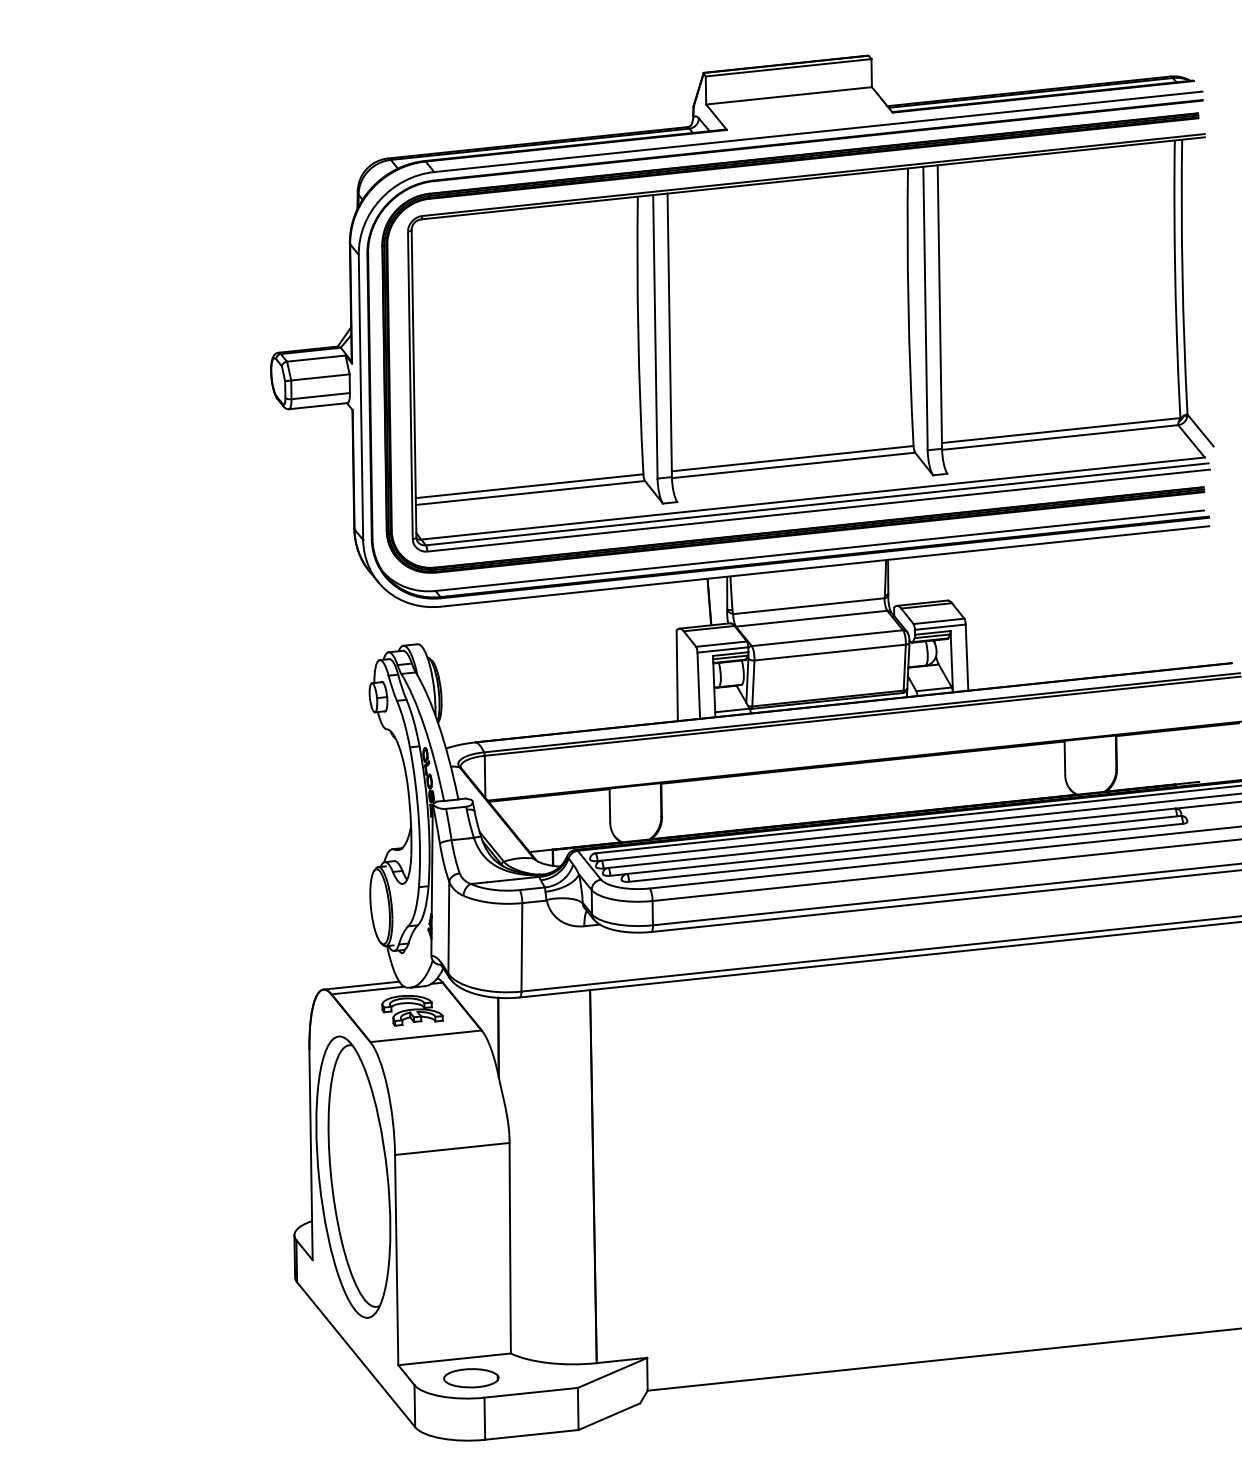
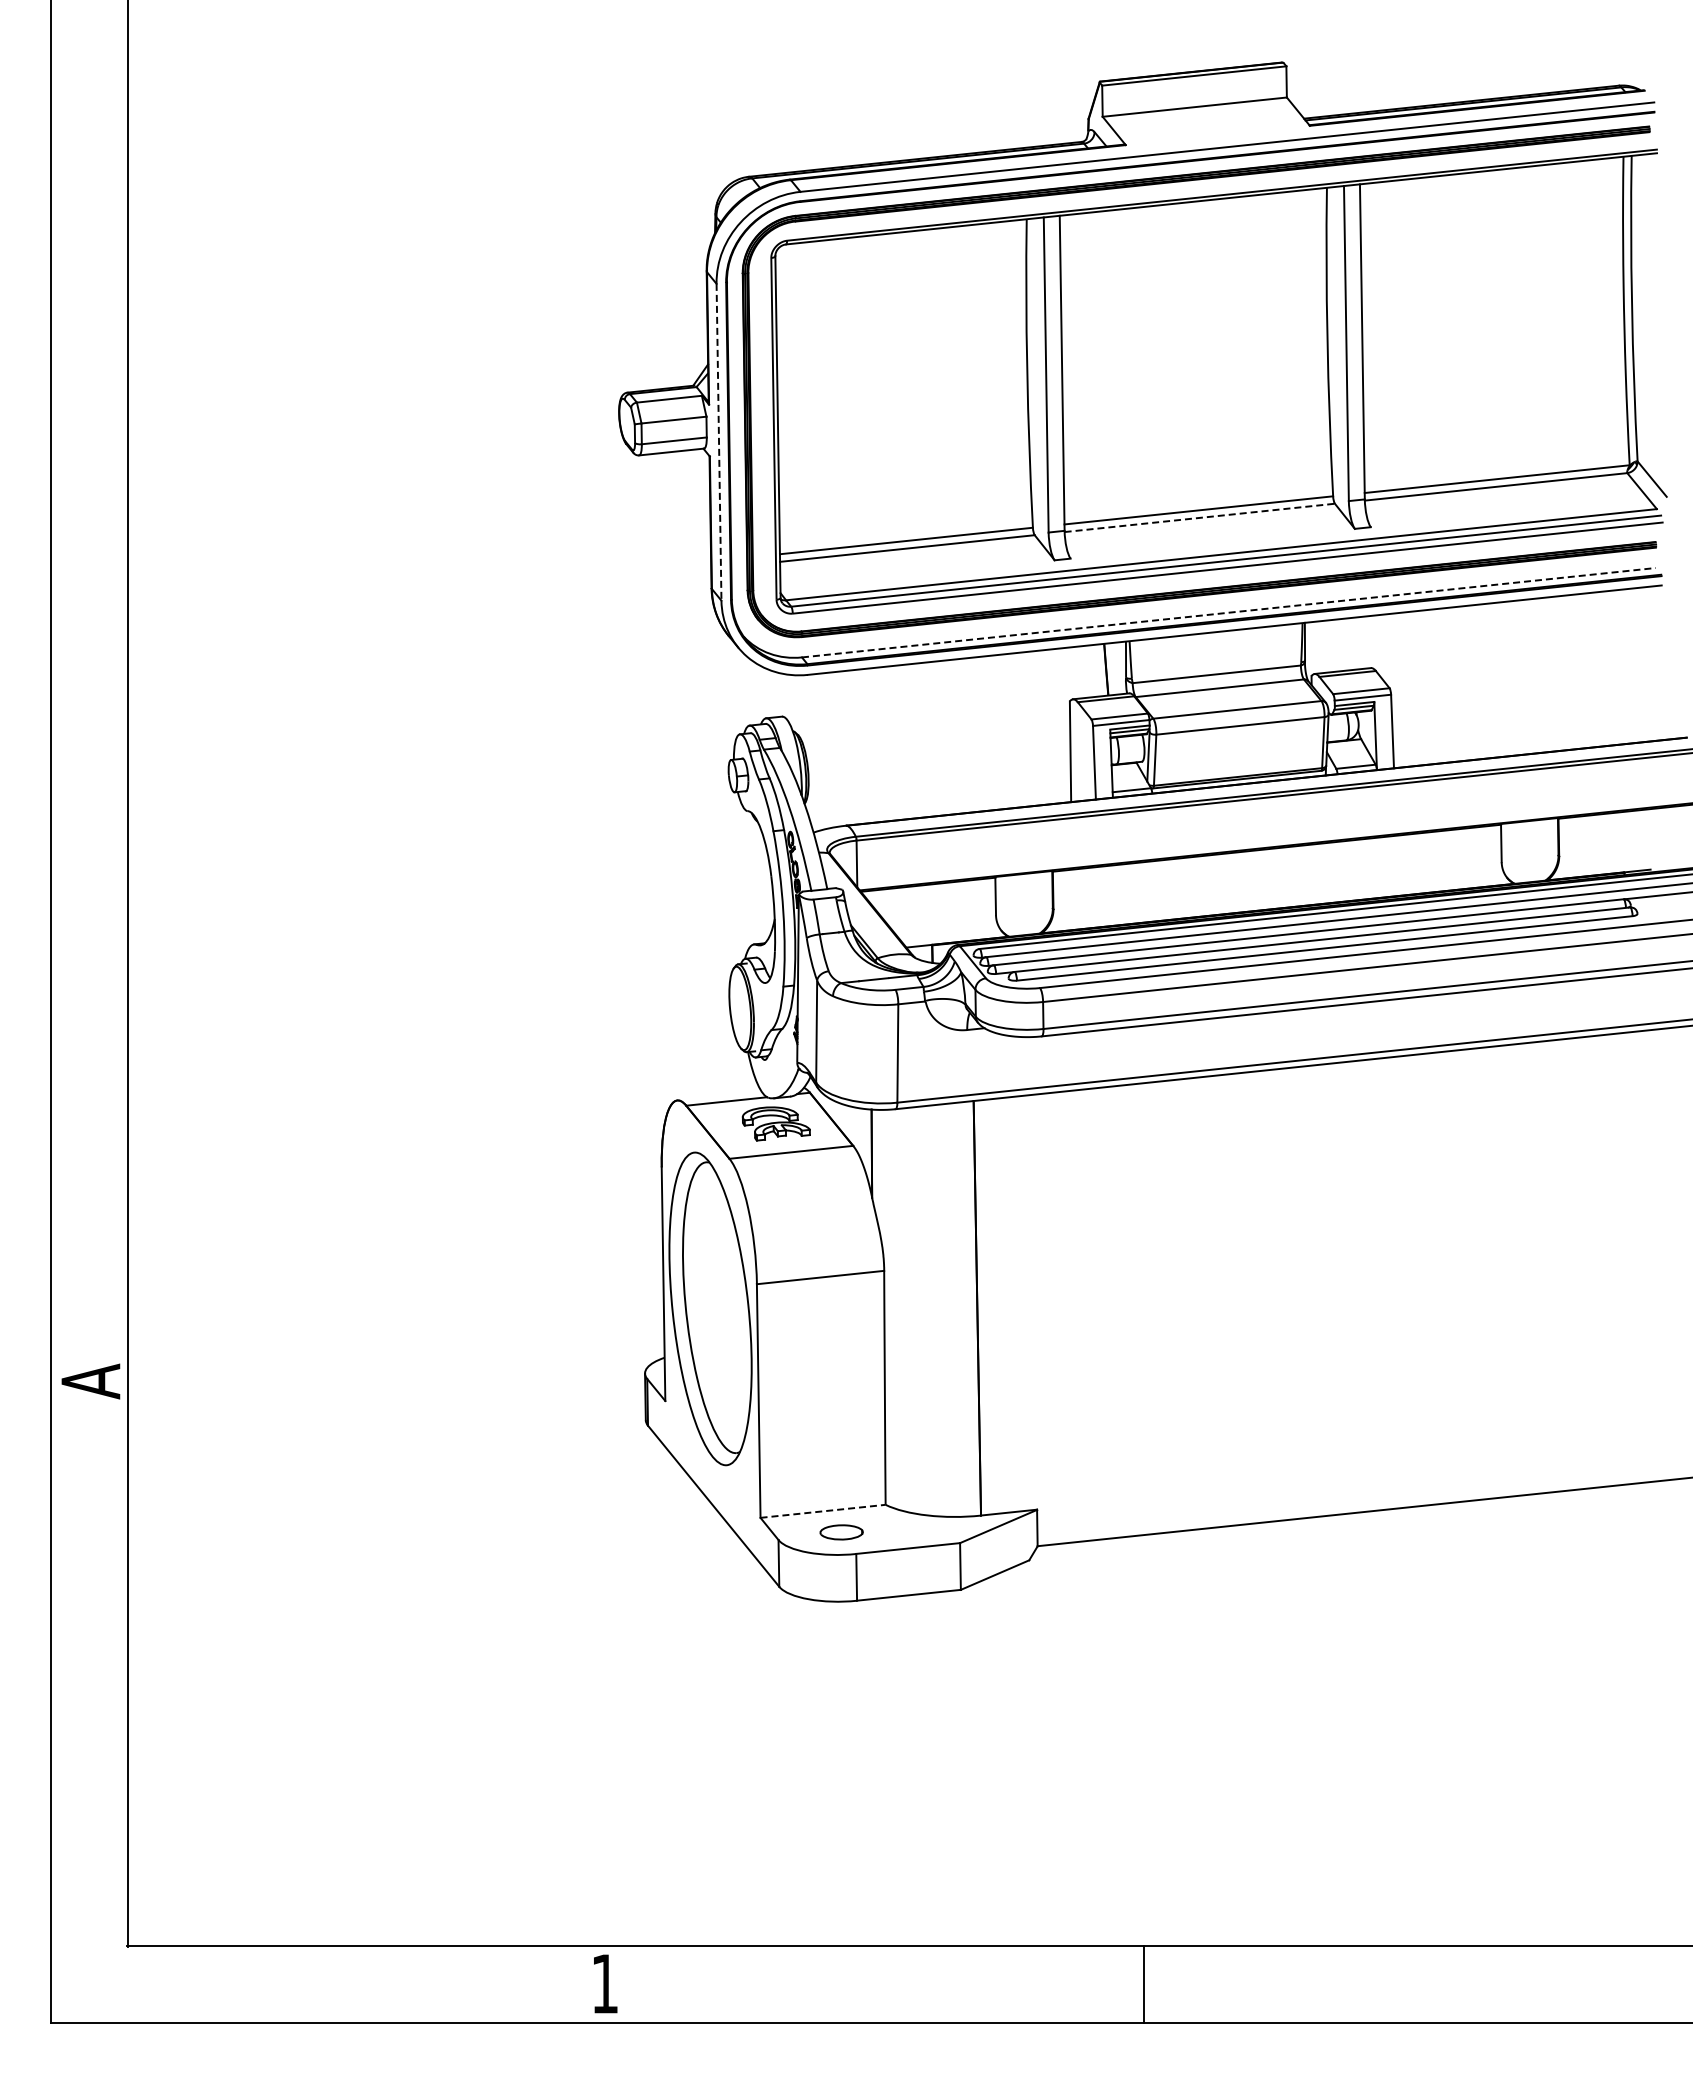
line: (361, 397) -> (719, 442), solid -> dashed
line: (793, 465) -> (1199, 517), solid -> dashed
line: (820, 550) -> (1229, 612), solid -> dashed
line: (361, 985) -> (719, 1095), removed
line: (454, 1359) -> (823, 1511), solid -> dashed
part: (471, 1378) -> (841, 1532), size x0.7

